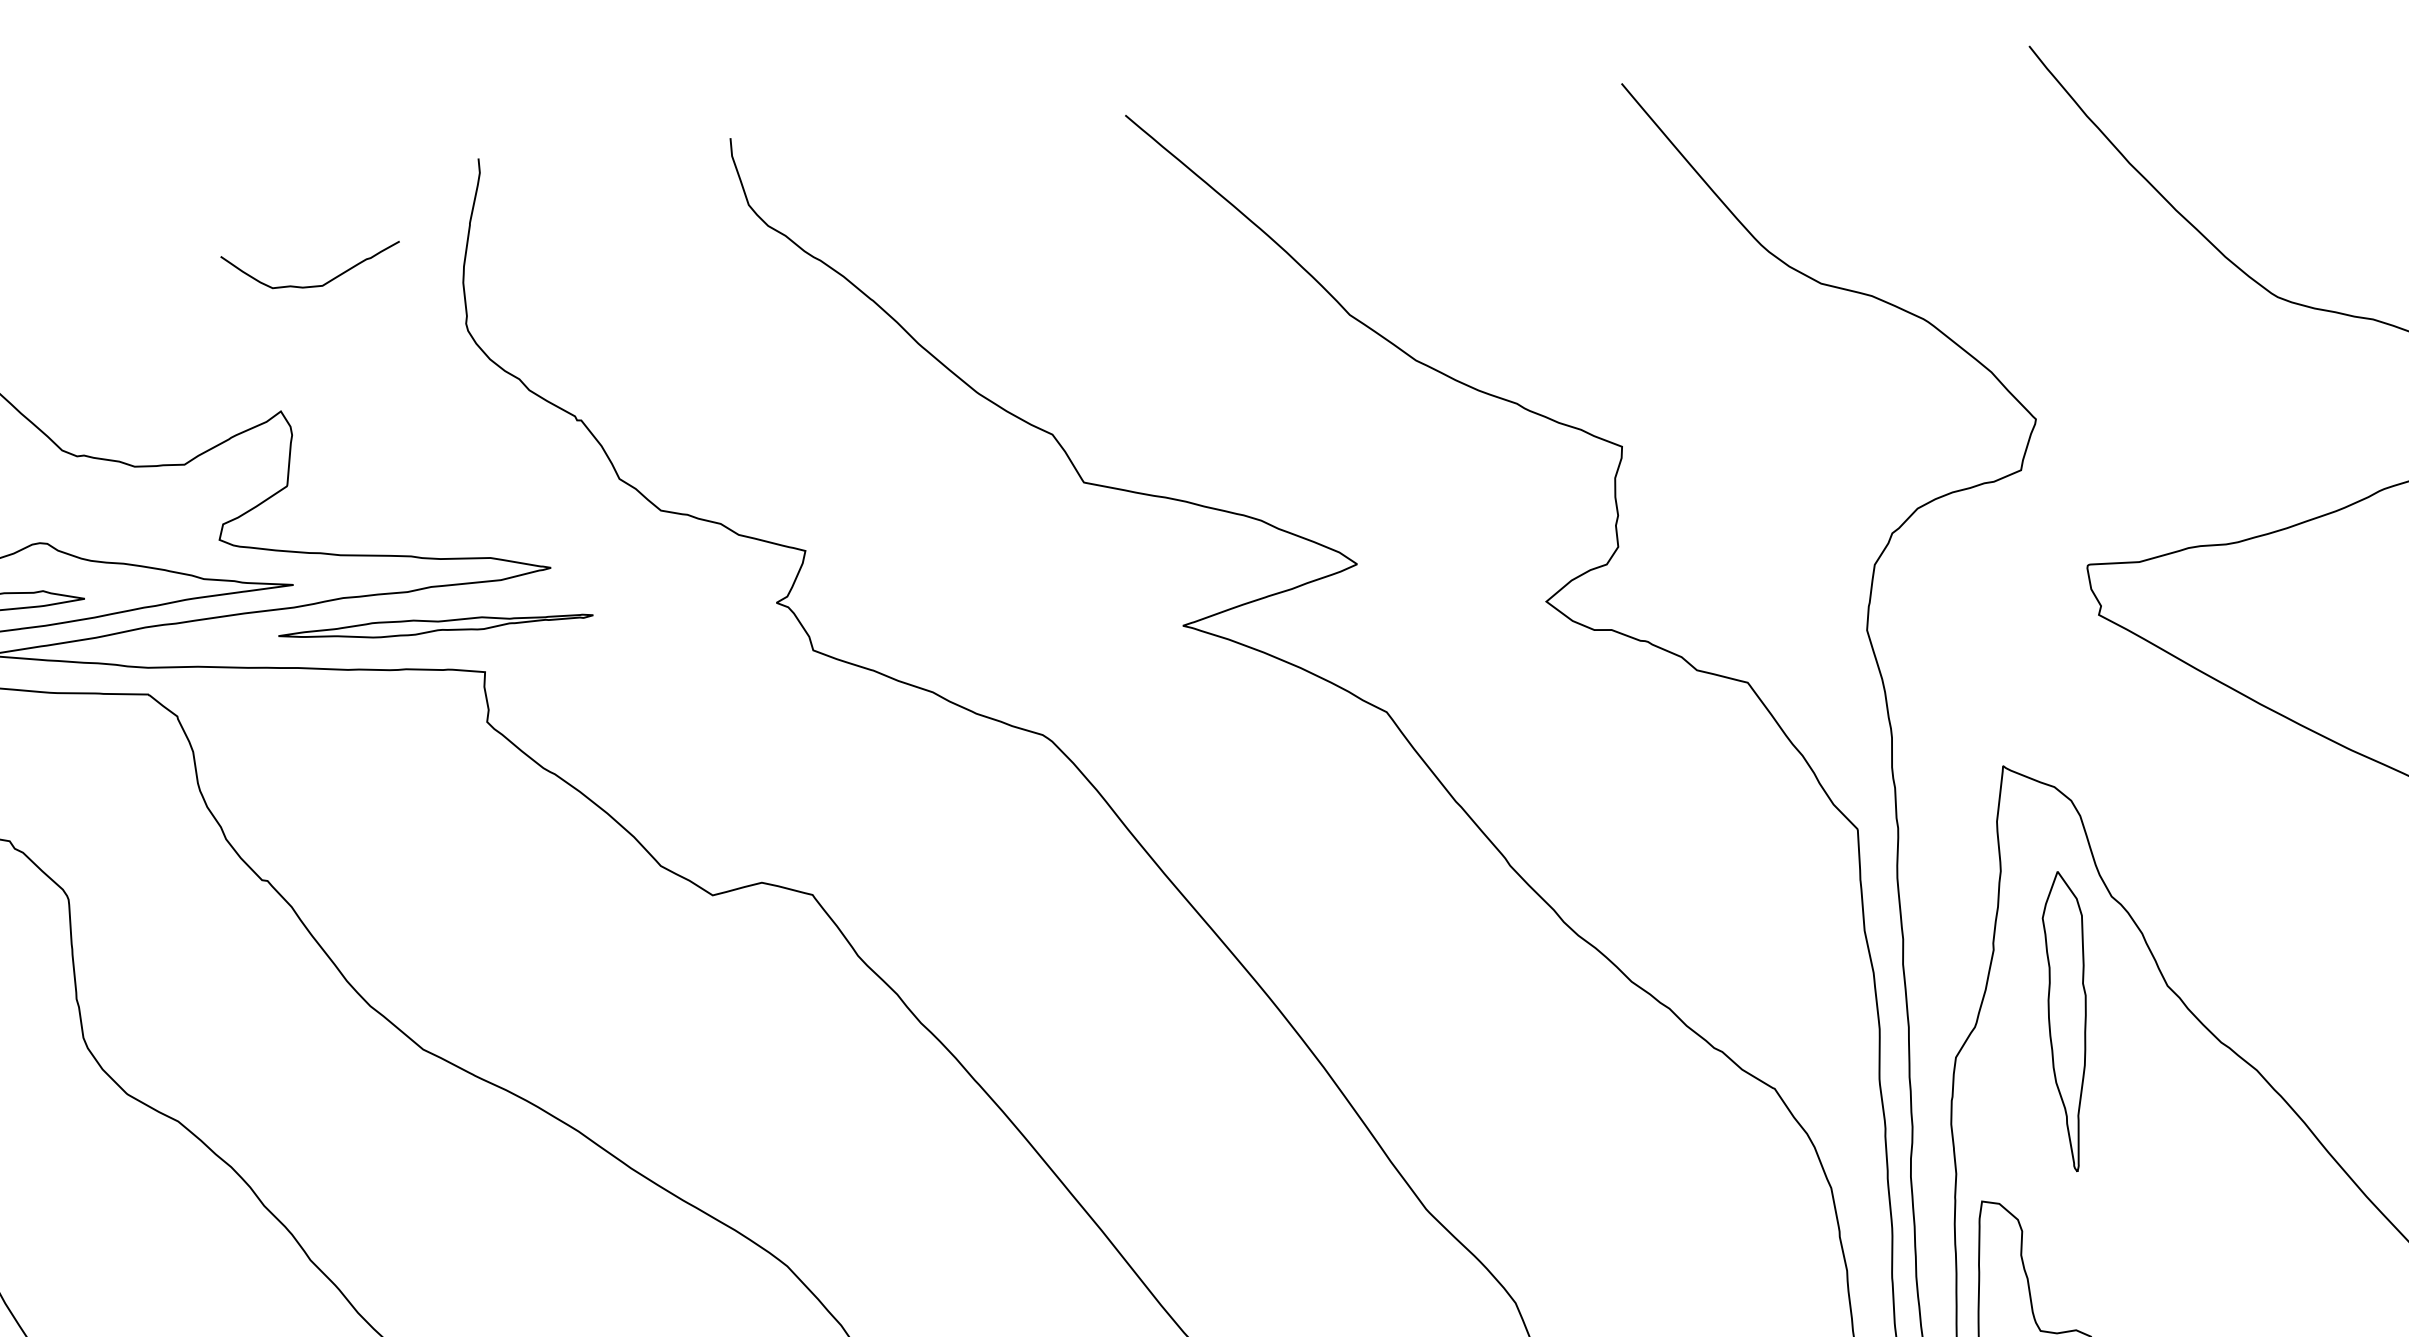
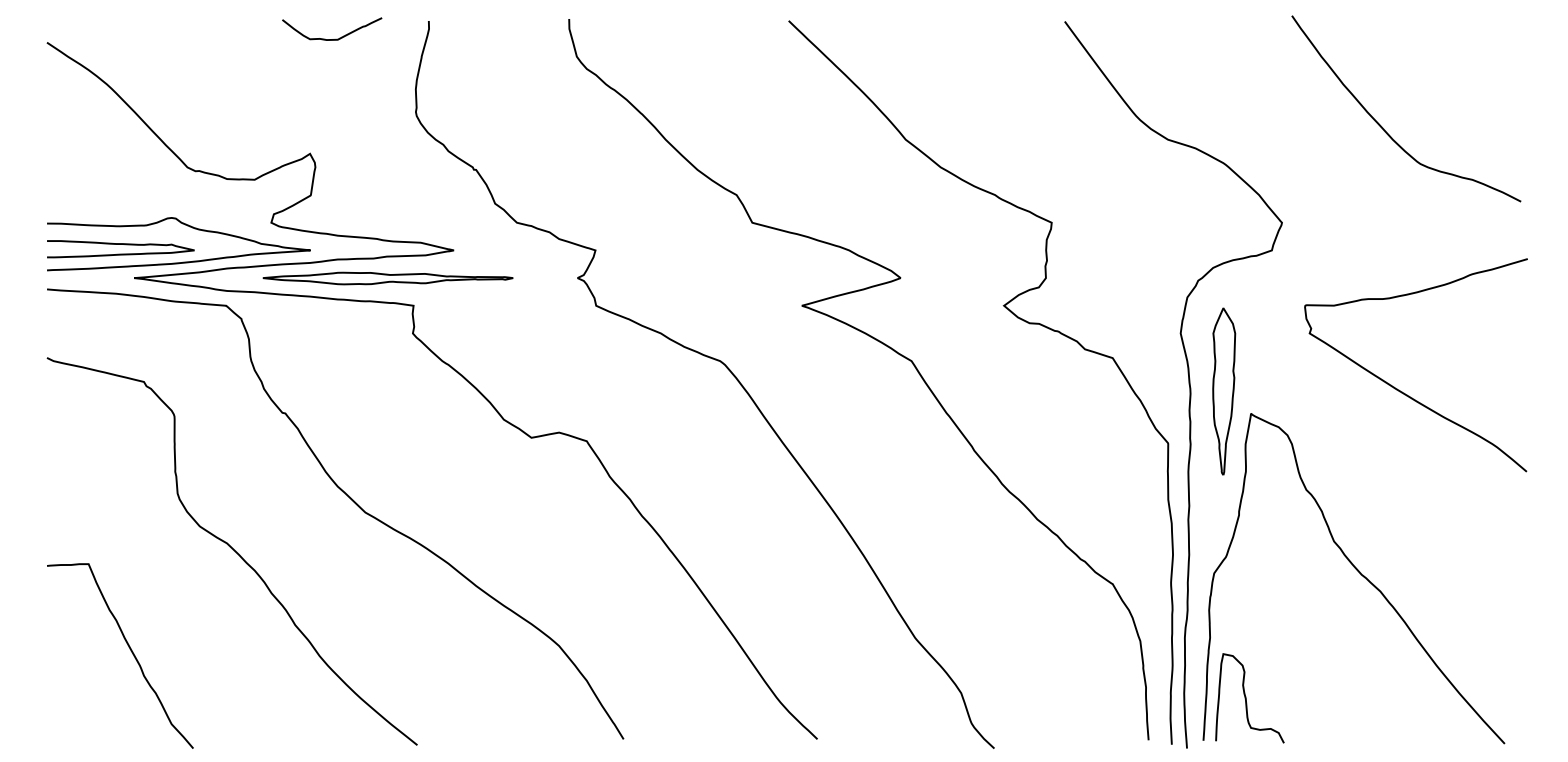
curve: (318, 283) -> (335, 38), moved
part: (434, 626) -> (387, 278), size x1.43
part: (2069, 1021) -> (1224, 391), moved

